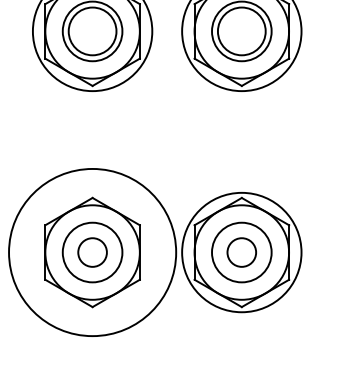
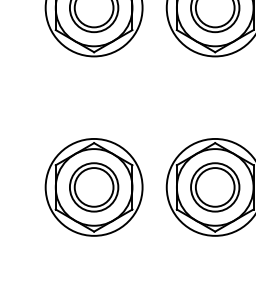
circle: (92, 252) -> (94, 187), size x0.71
circle: (92, 252) -> (94, 187), size x1.67
circle: (241, 252) -> (214, 187), size x1.67

